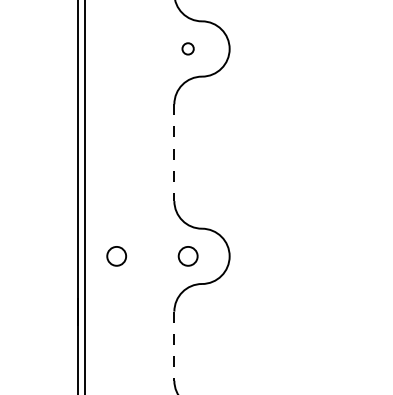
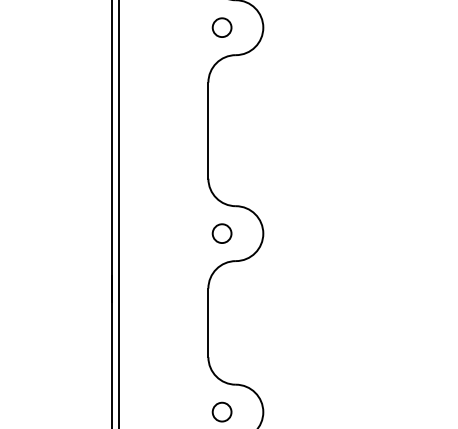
circle: (187, 48) -> (221, 27), size x1.67
line: (174, 153) -> (208, 131), dashed -> solid
circle: (116, 256) -> (150, 233), removed
line: (174, 346) -> (208, 323), dashed -> solid

